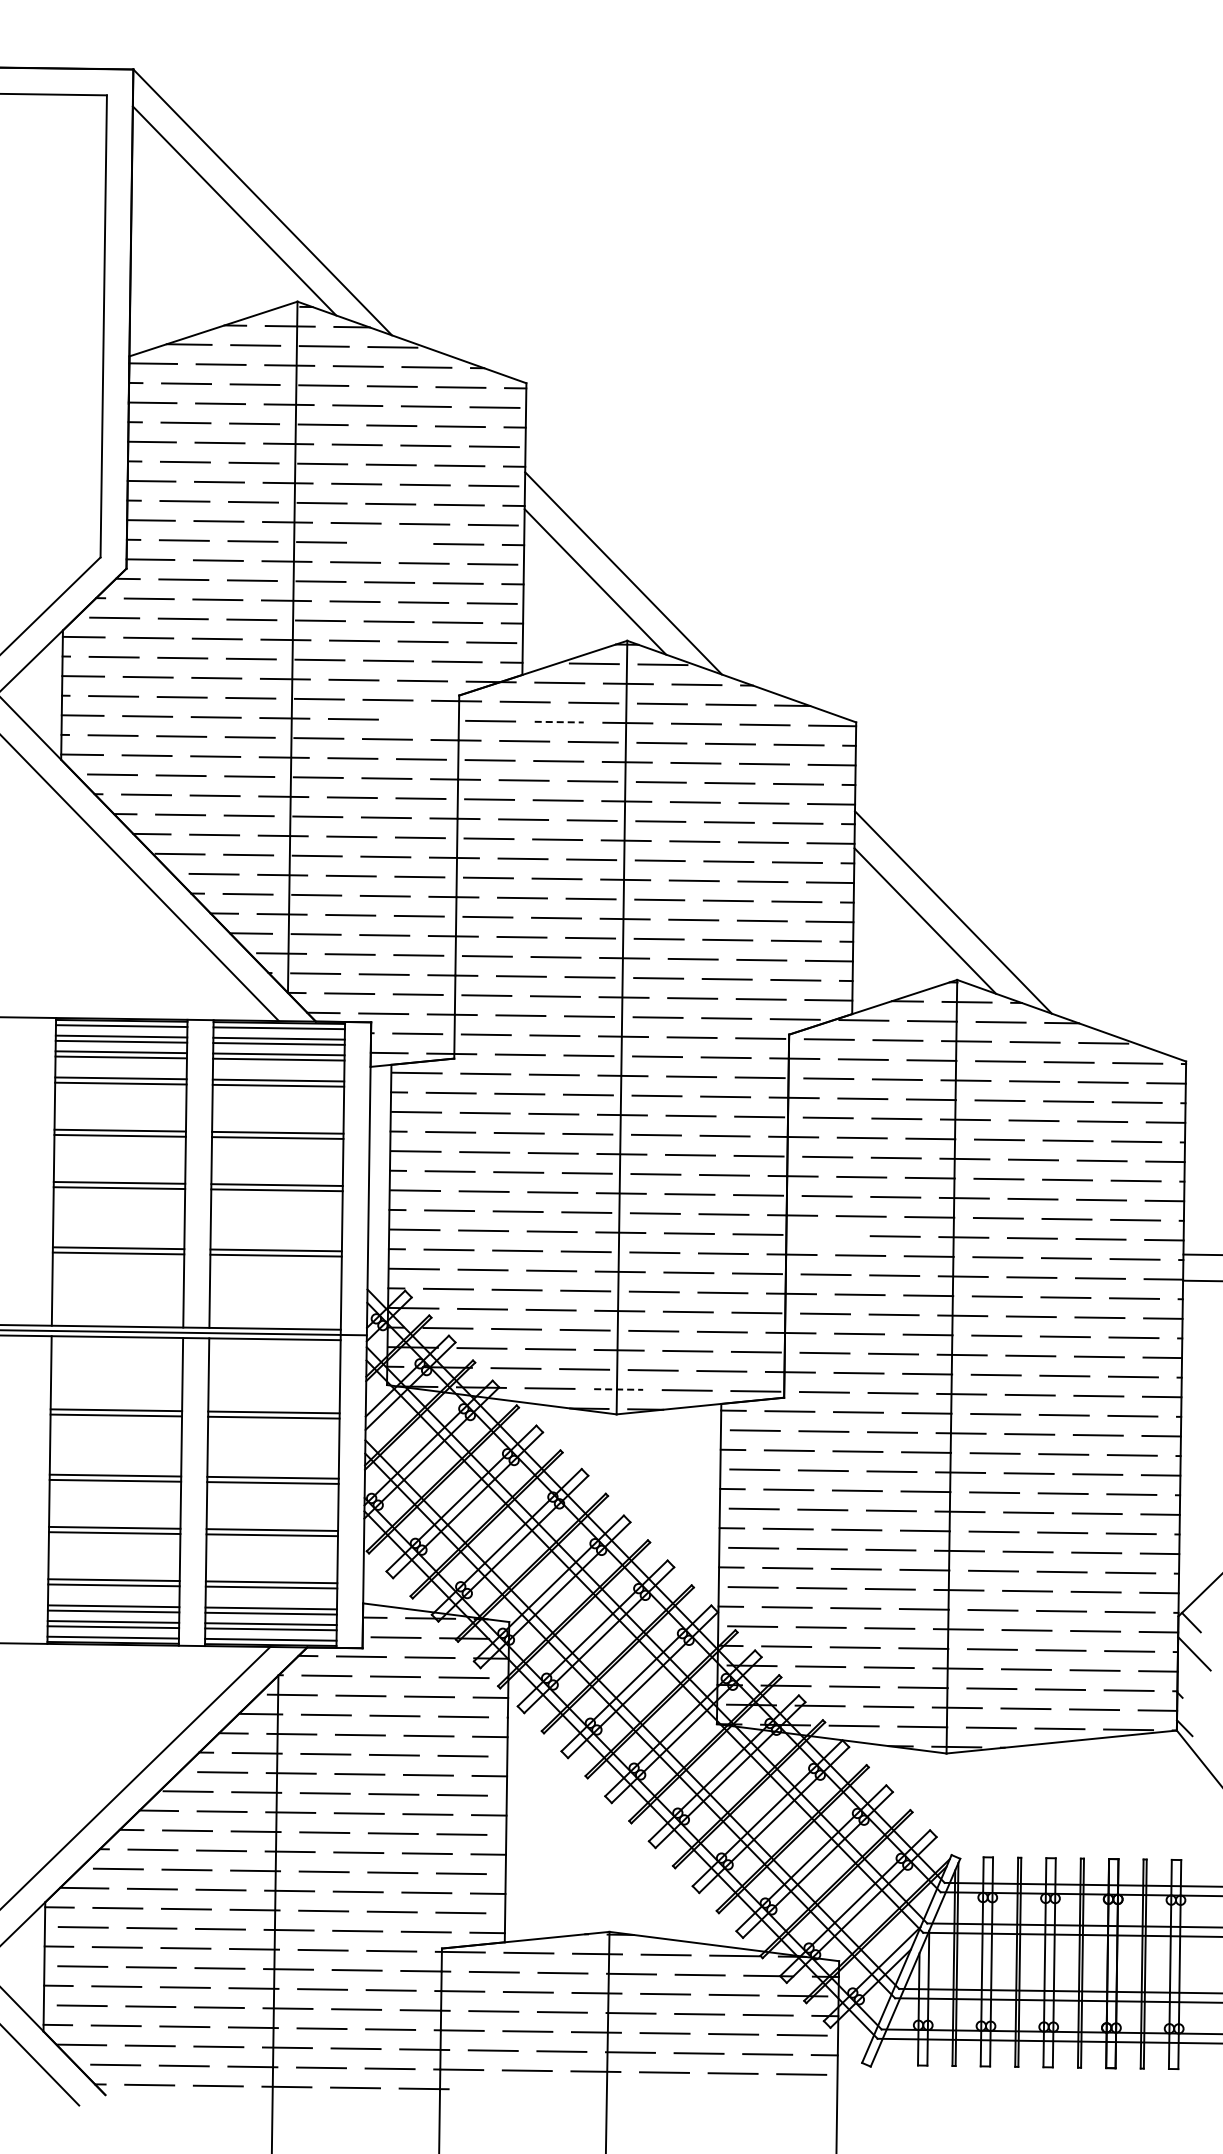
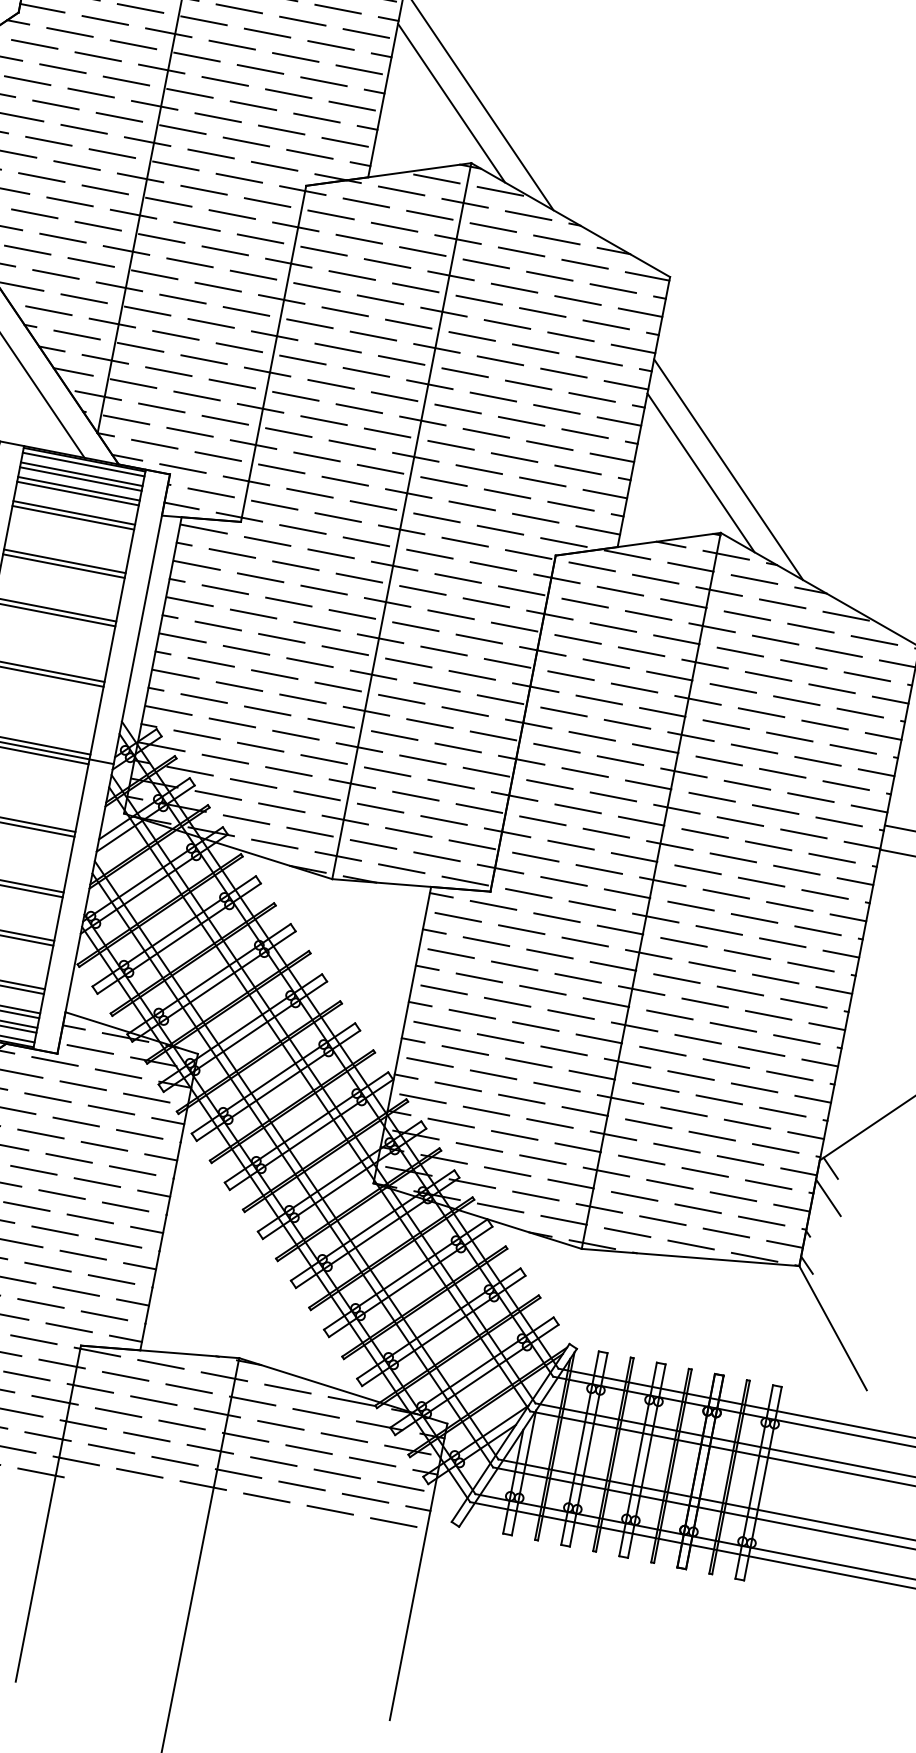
line: (389, 543) -> (266, 33), added
line: (421, 719) -> (267, 201), added
line: (559, 722) -> (394, 227), dashed -> solid
line: (826, 1235) -> (556, 748), added
line: (618, 1389) -> (338, 856), dashed -> solid

